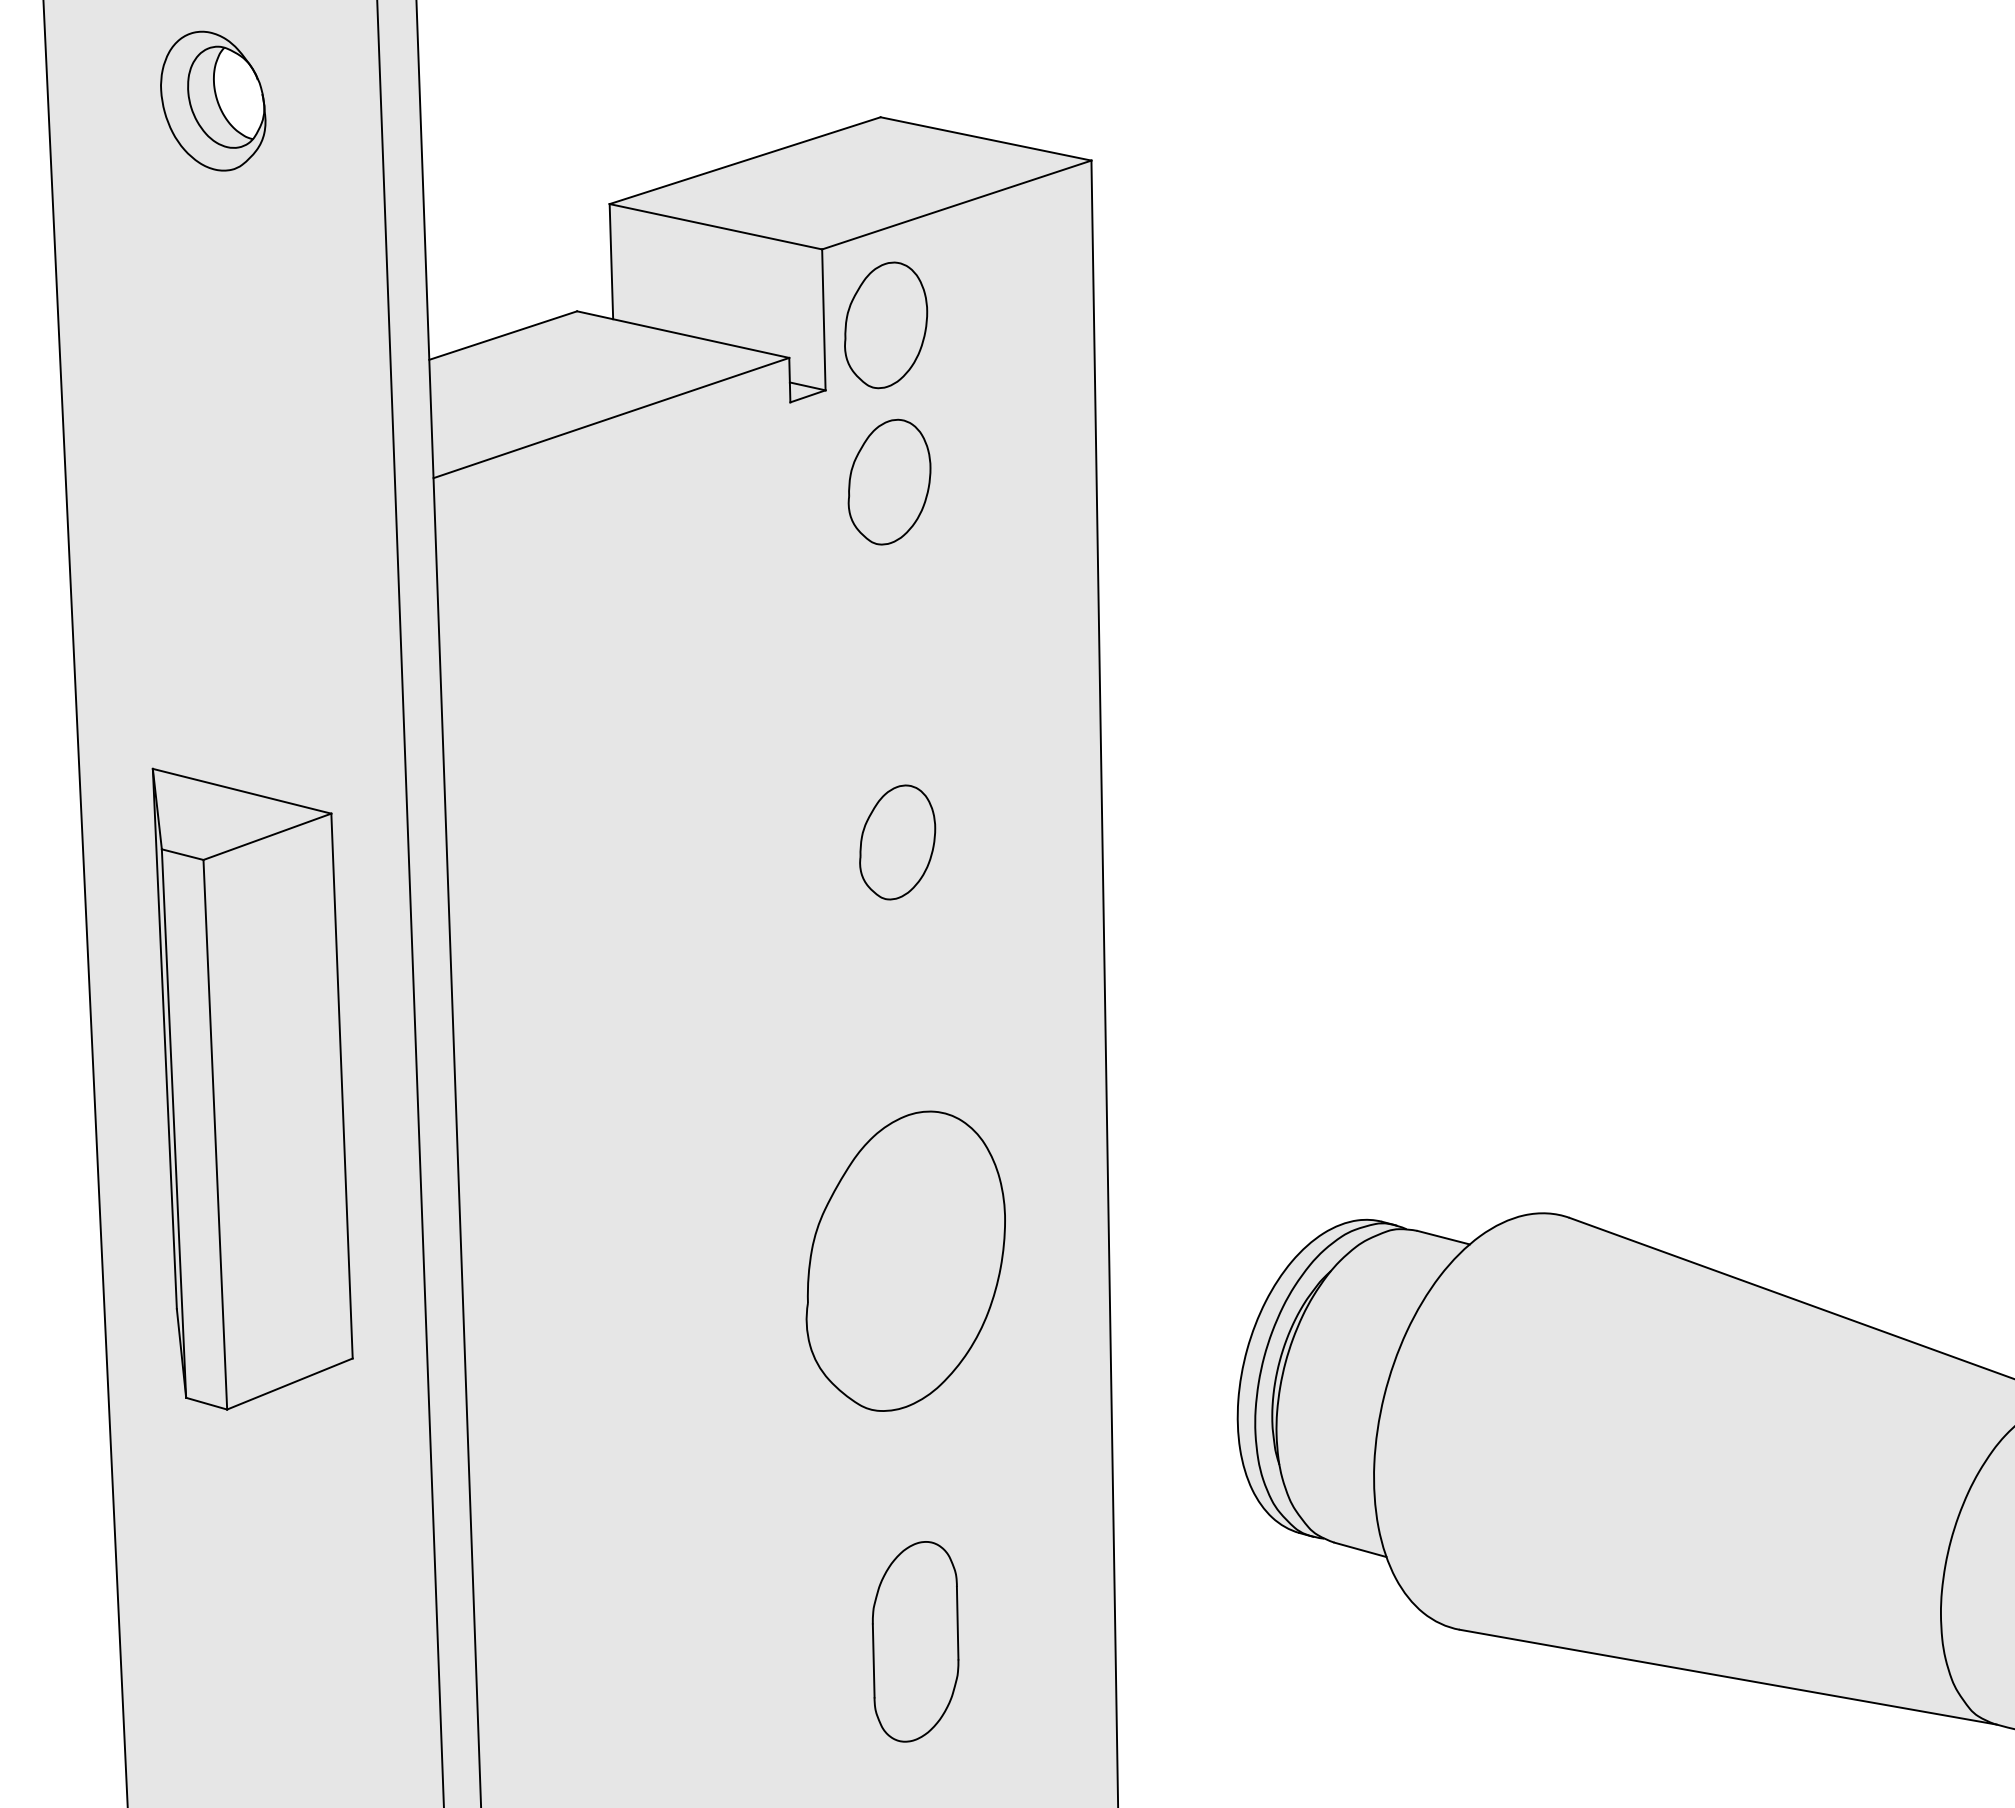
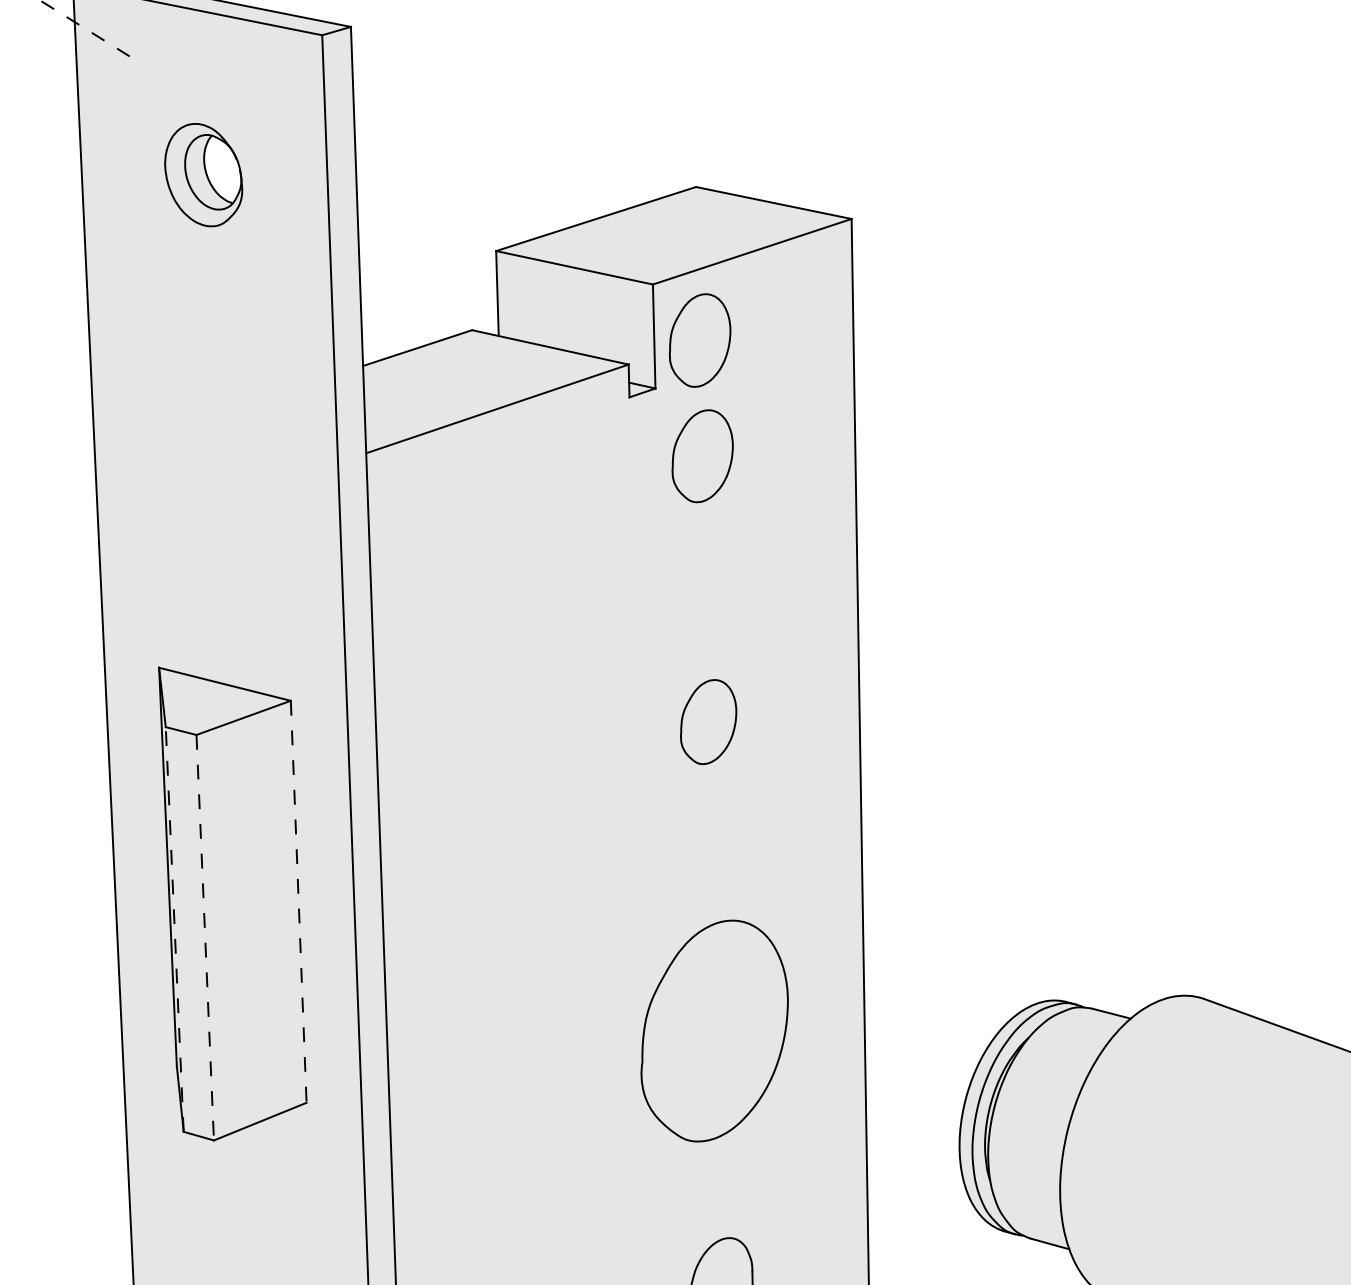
line: (342, 1086) -> (299, 902), solid -> dashed
line: (174, 1123) -> (175, 929), solid -> dashed
line: (215, 1135) -> (205, 938), solid -> dashed

